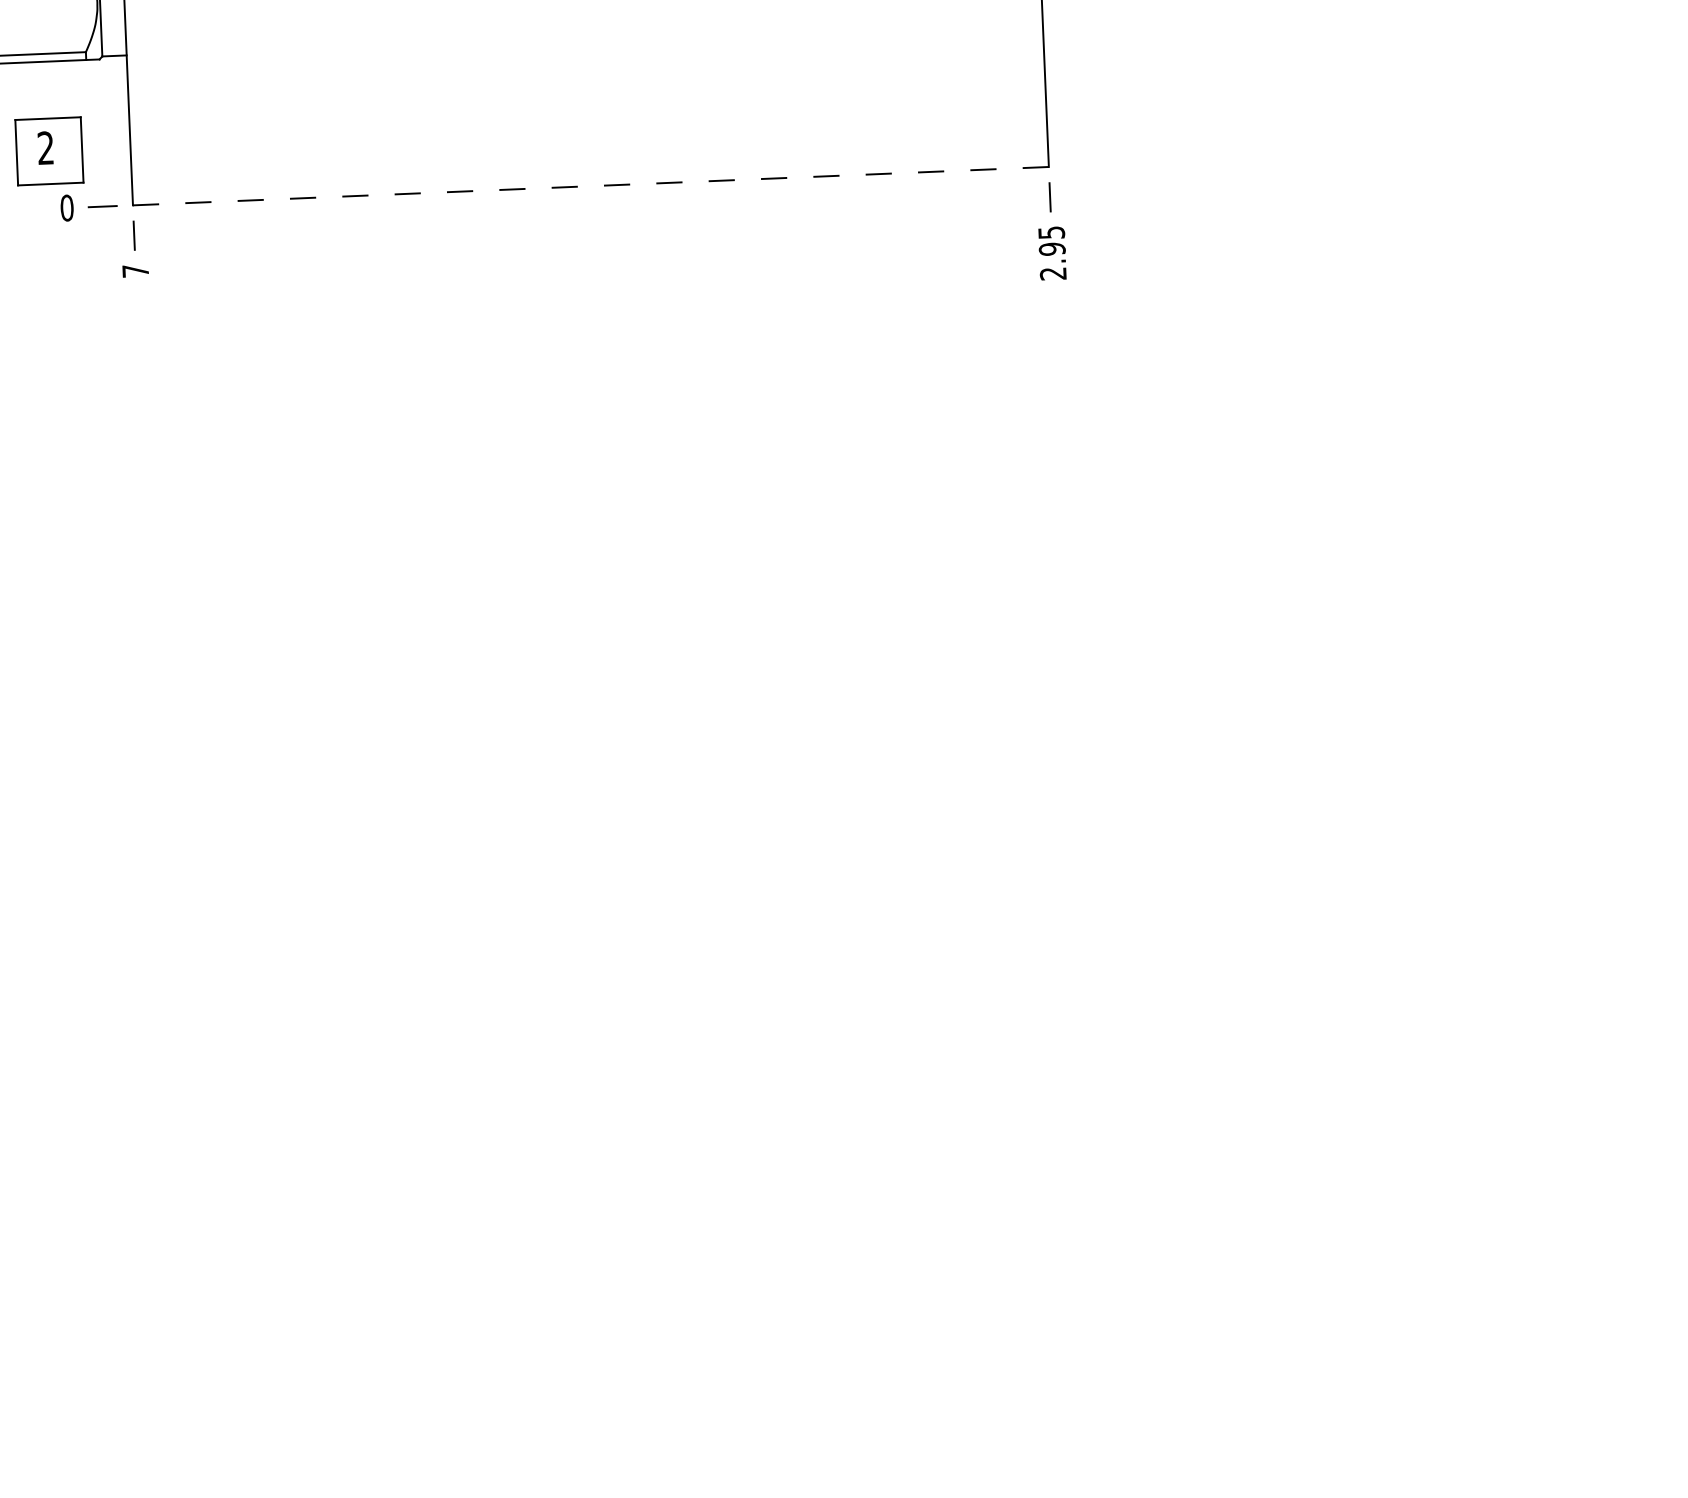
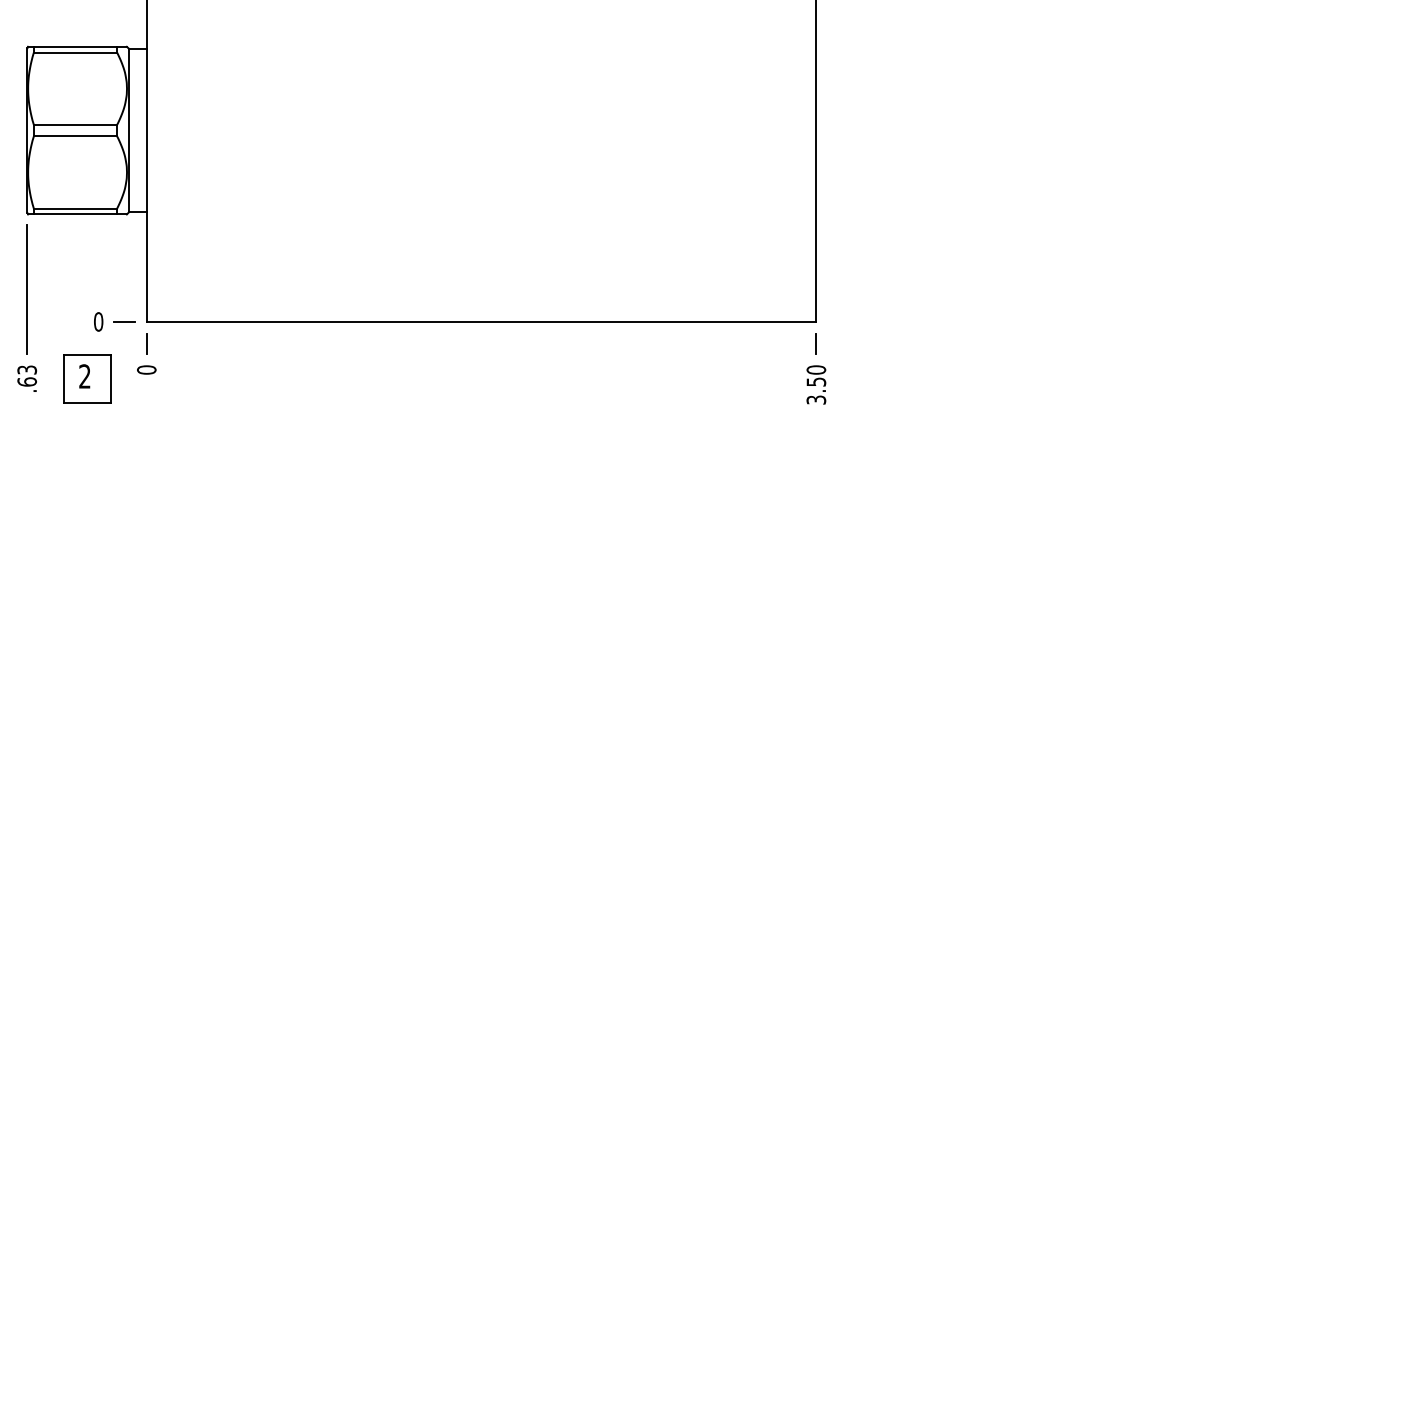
part: (49, 150) -> (87, 378), moved
line: (590, 185) -> (481, 321), dashed -> solid
text: (1052, 252) -> (816, 384), 2.95 -> 3.50
text: (135, 270) -> (146, 369), 7 -> 0

